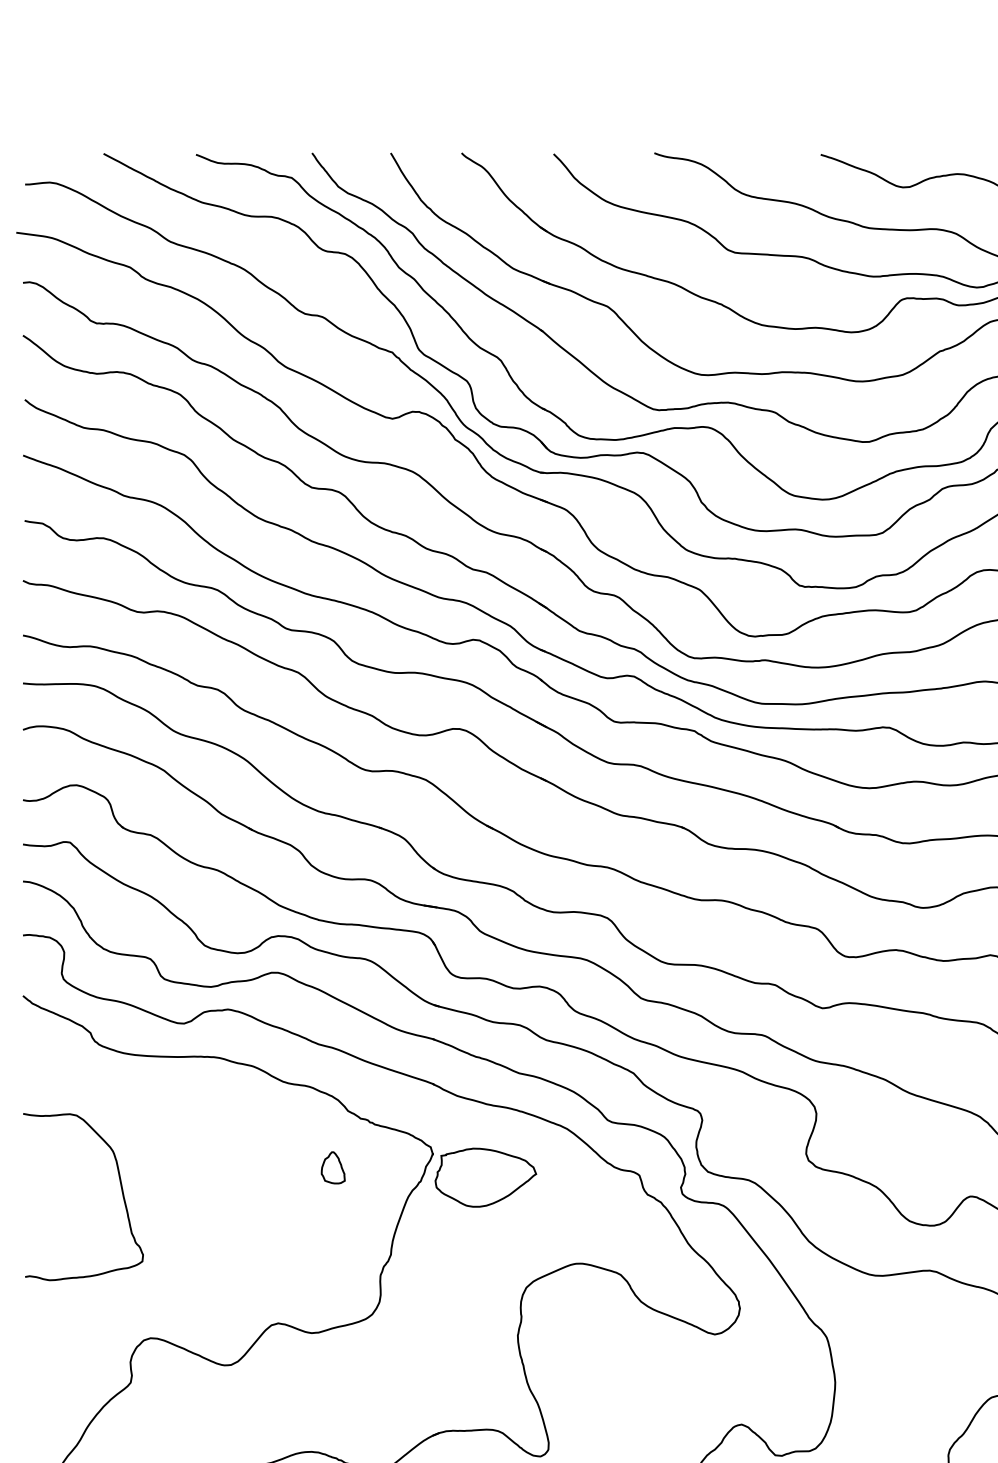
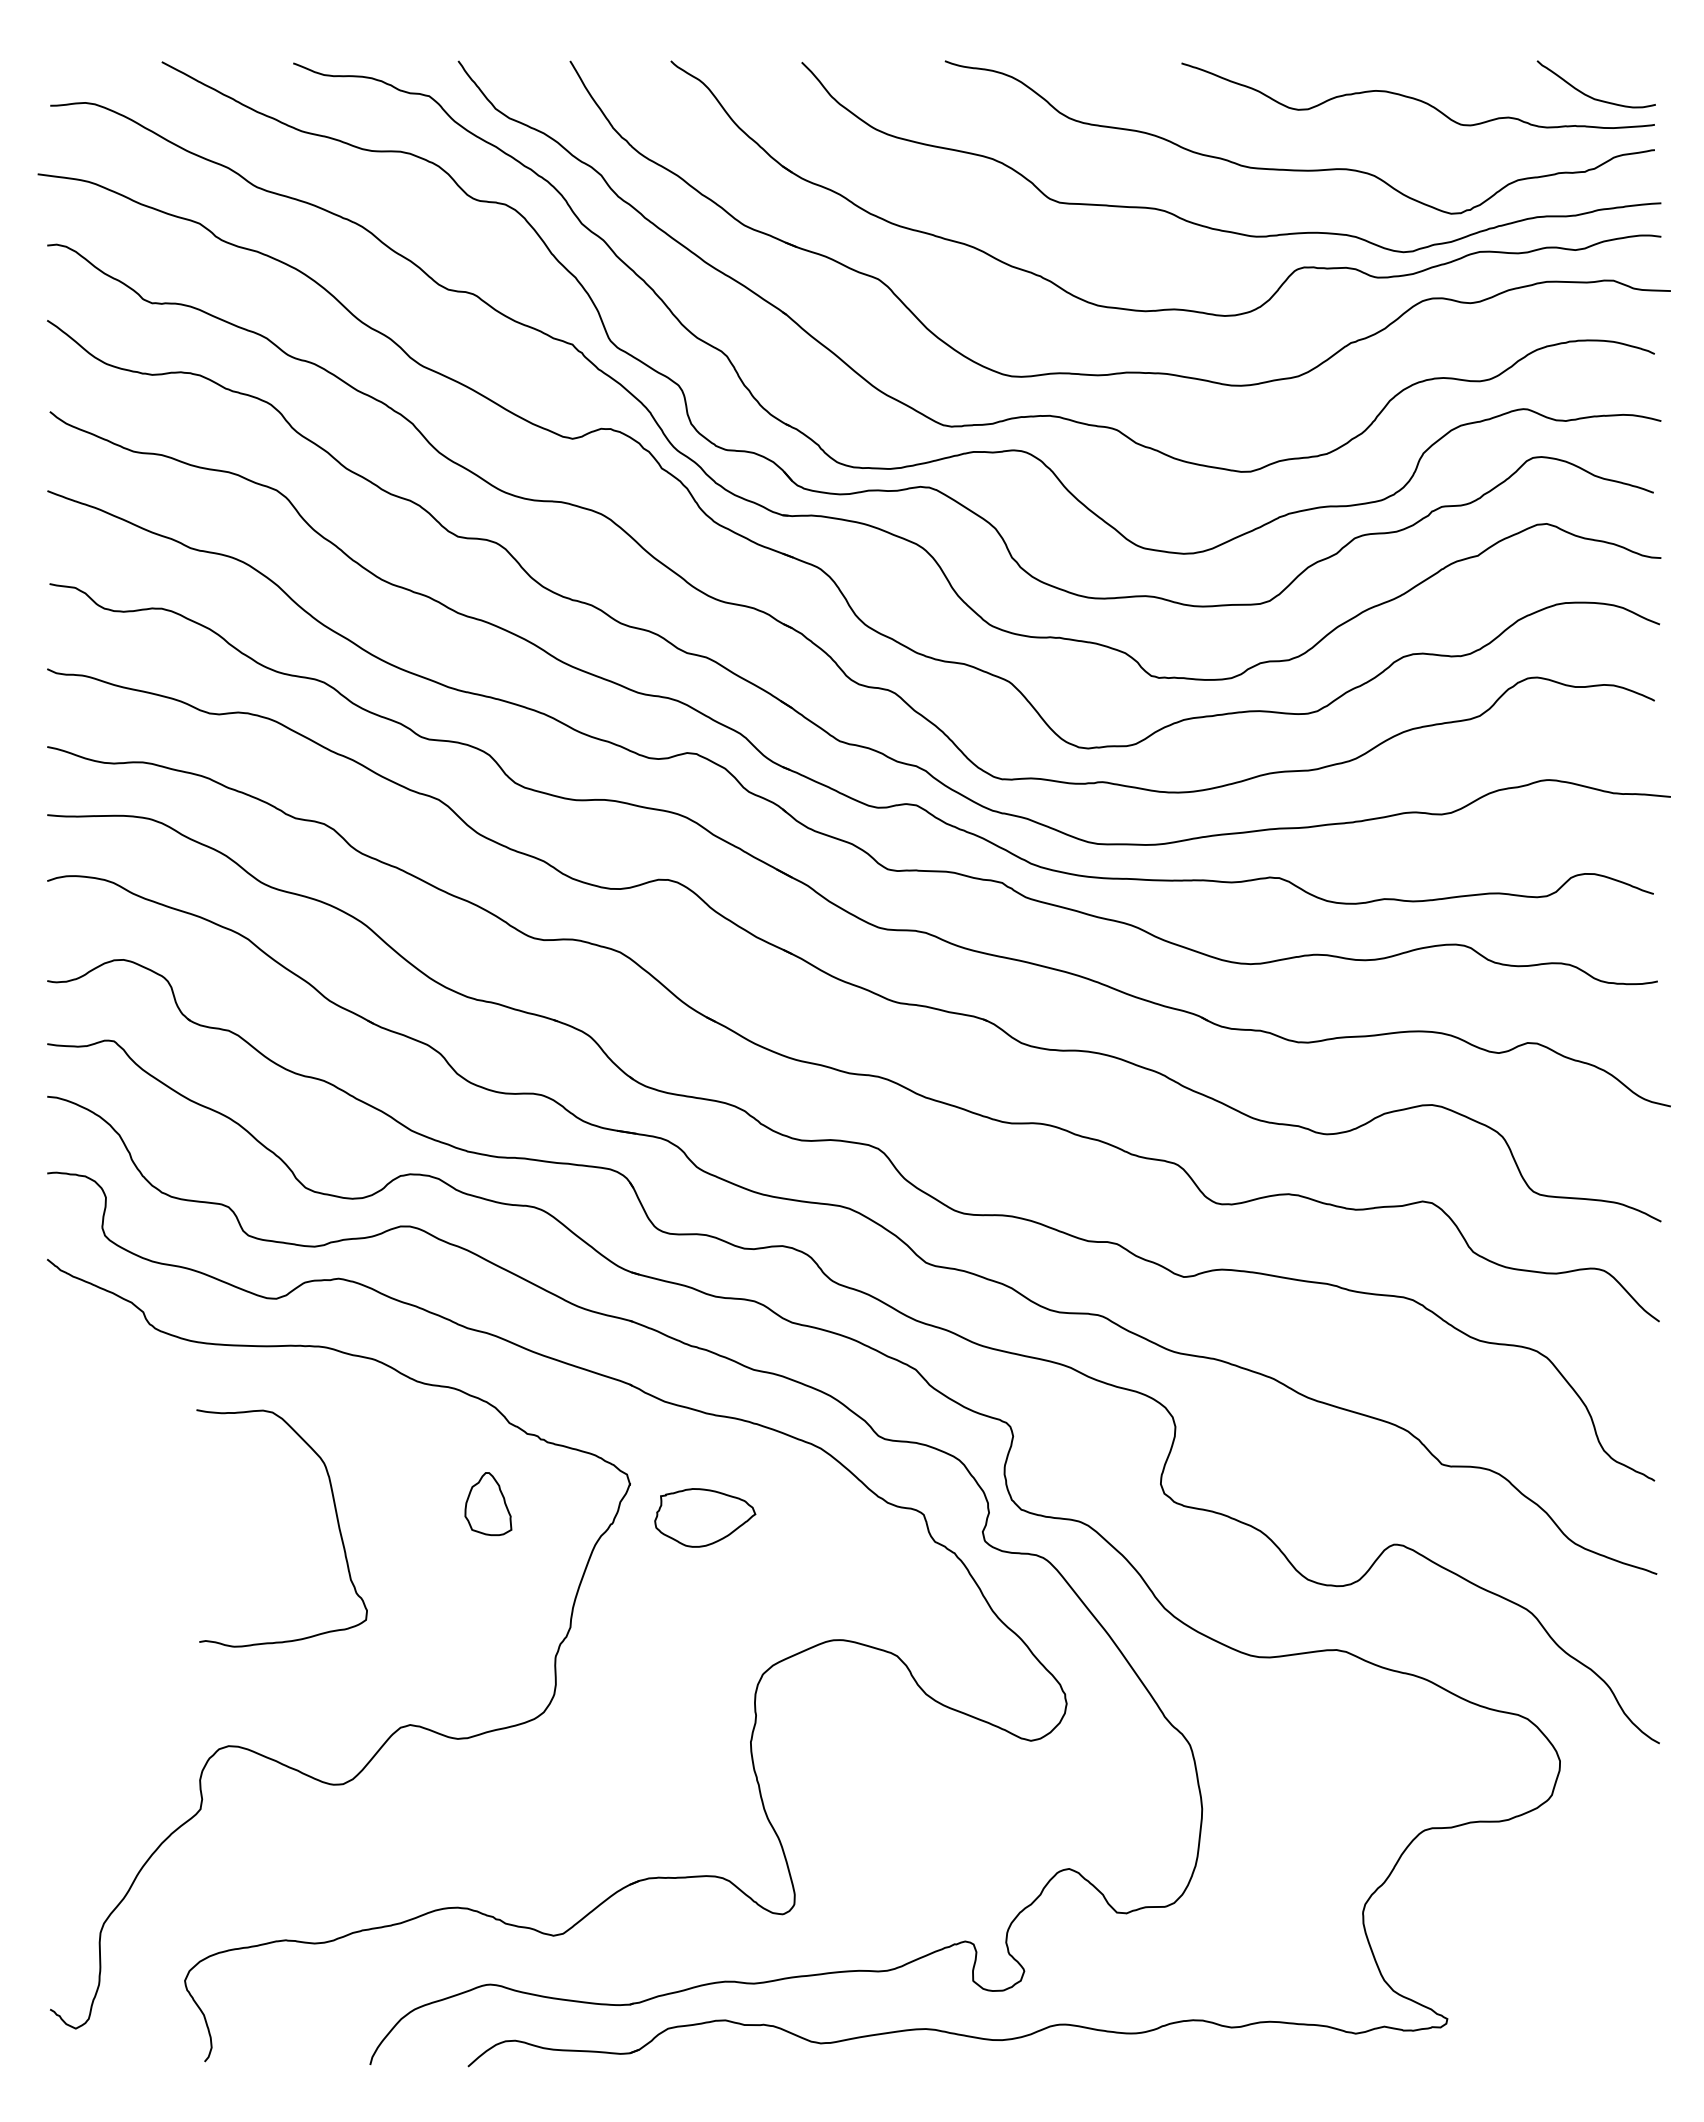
part: (333, 1167) -> (488, 1503), size x1.4
part: (485, 1177) -> (704, 1517), size x0.7
curve: (121, 1190) -> (336, 1519), moved

